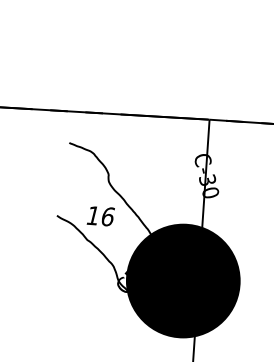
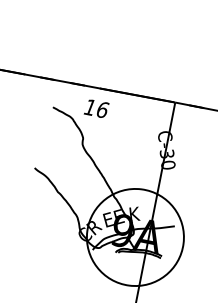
text: (100, 216) -> (96, 108), moved
fill: (182, 280) -> (134, 236), removed

